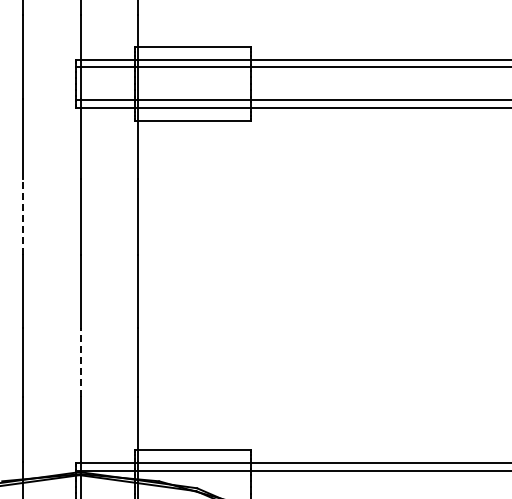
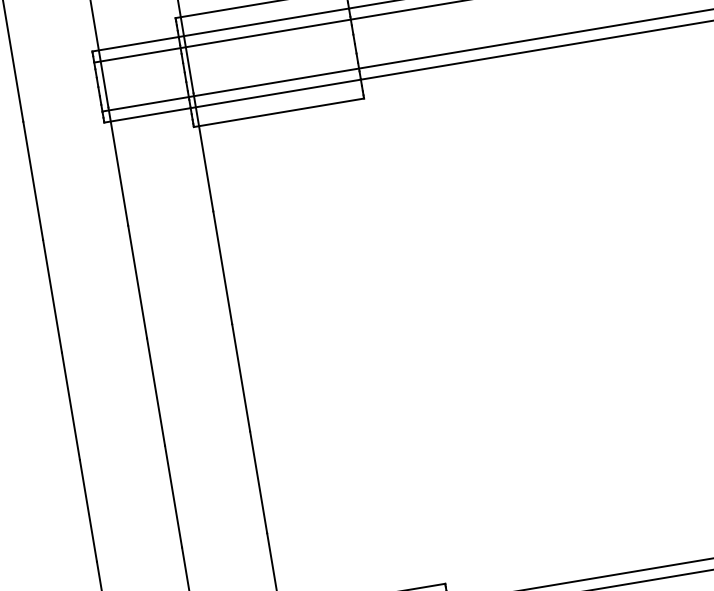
line: (22, 216) -> (51, 295), dashed -> solid
line: (80, 362) -> (173, 496), dashed -> solid

